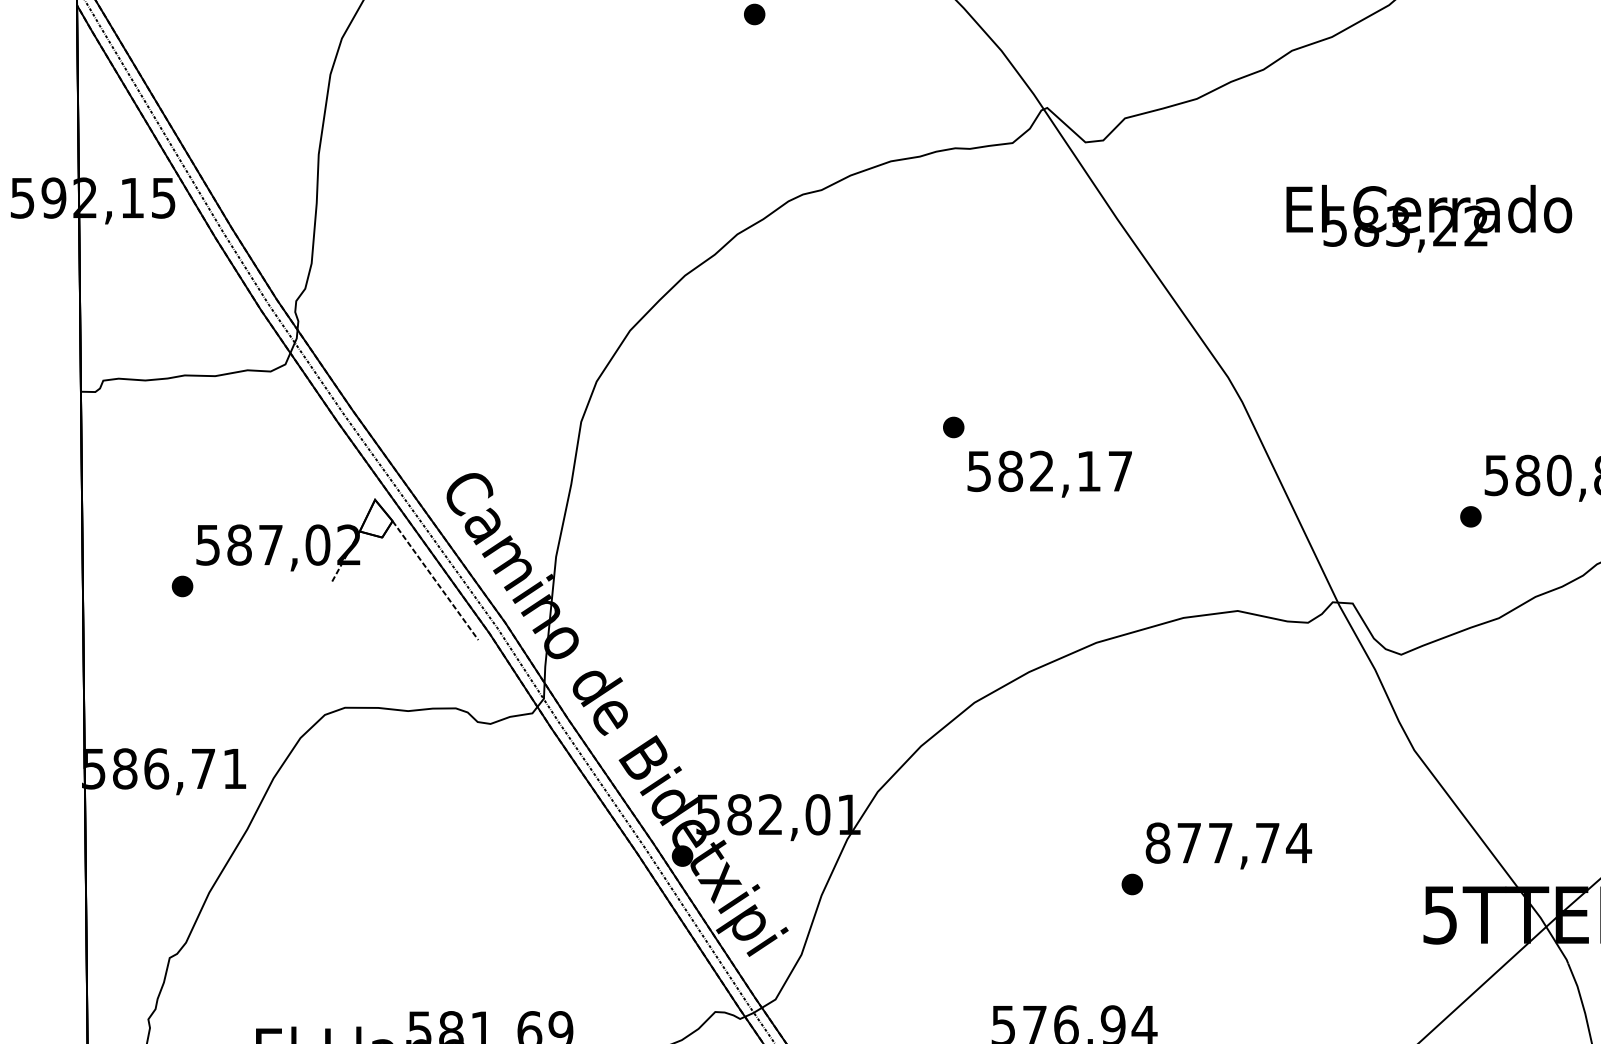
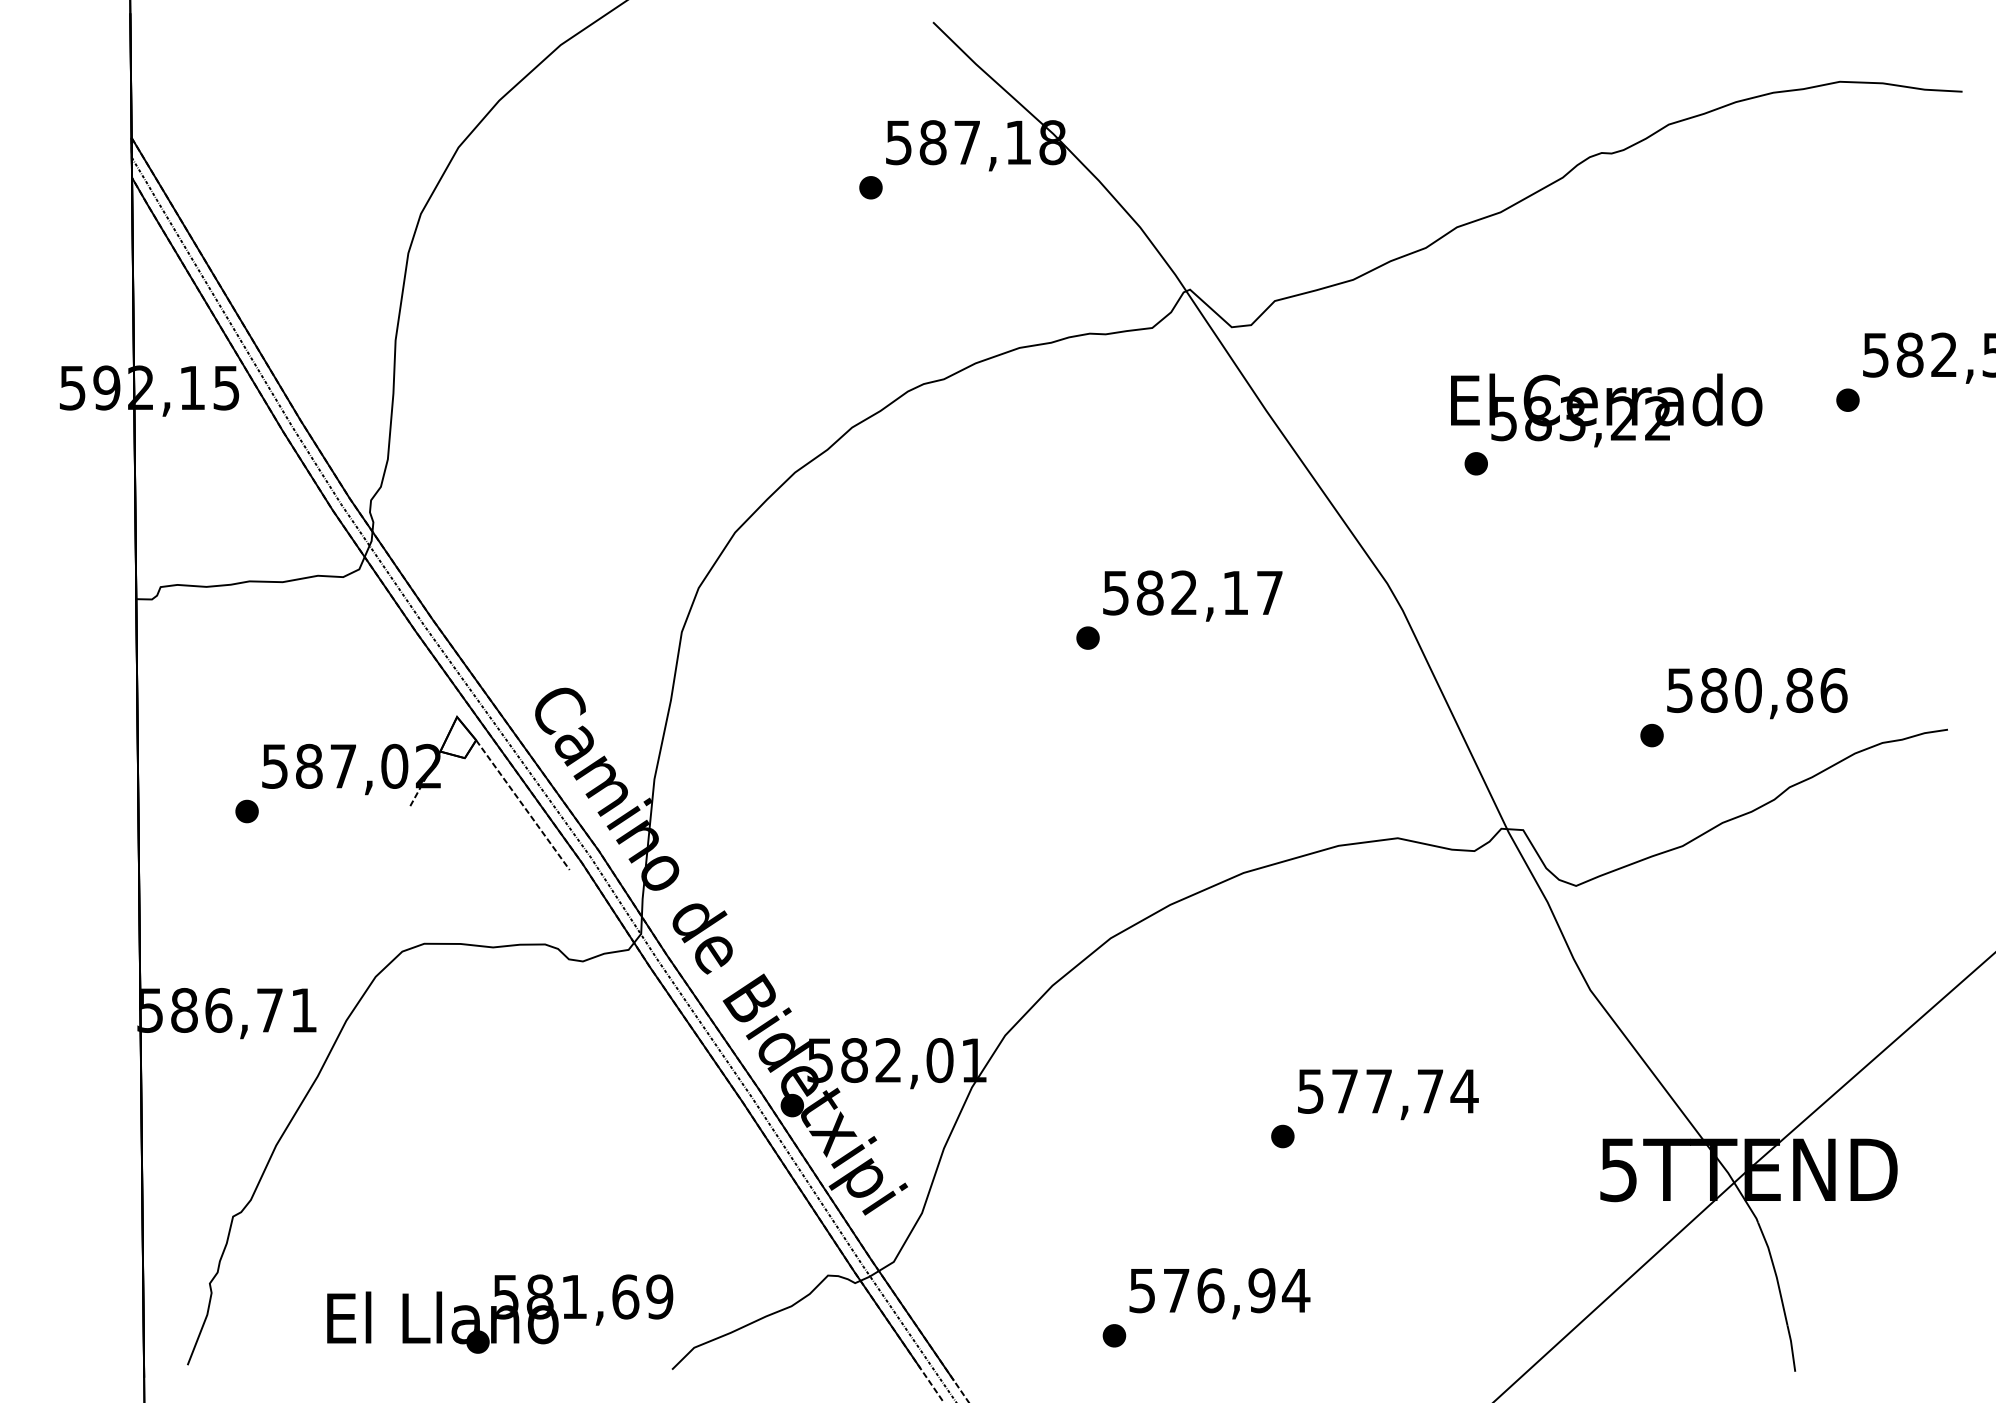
part: (1309, 267) -> (1475, 463), added
text: (1049, 473) -> (1192, 595), moved
text: (1157, 842) -> (1310, 1090), 877,74 -> 577,74

